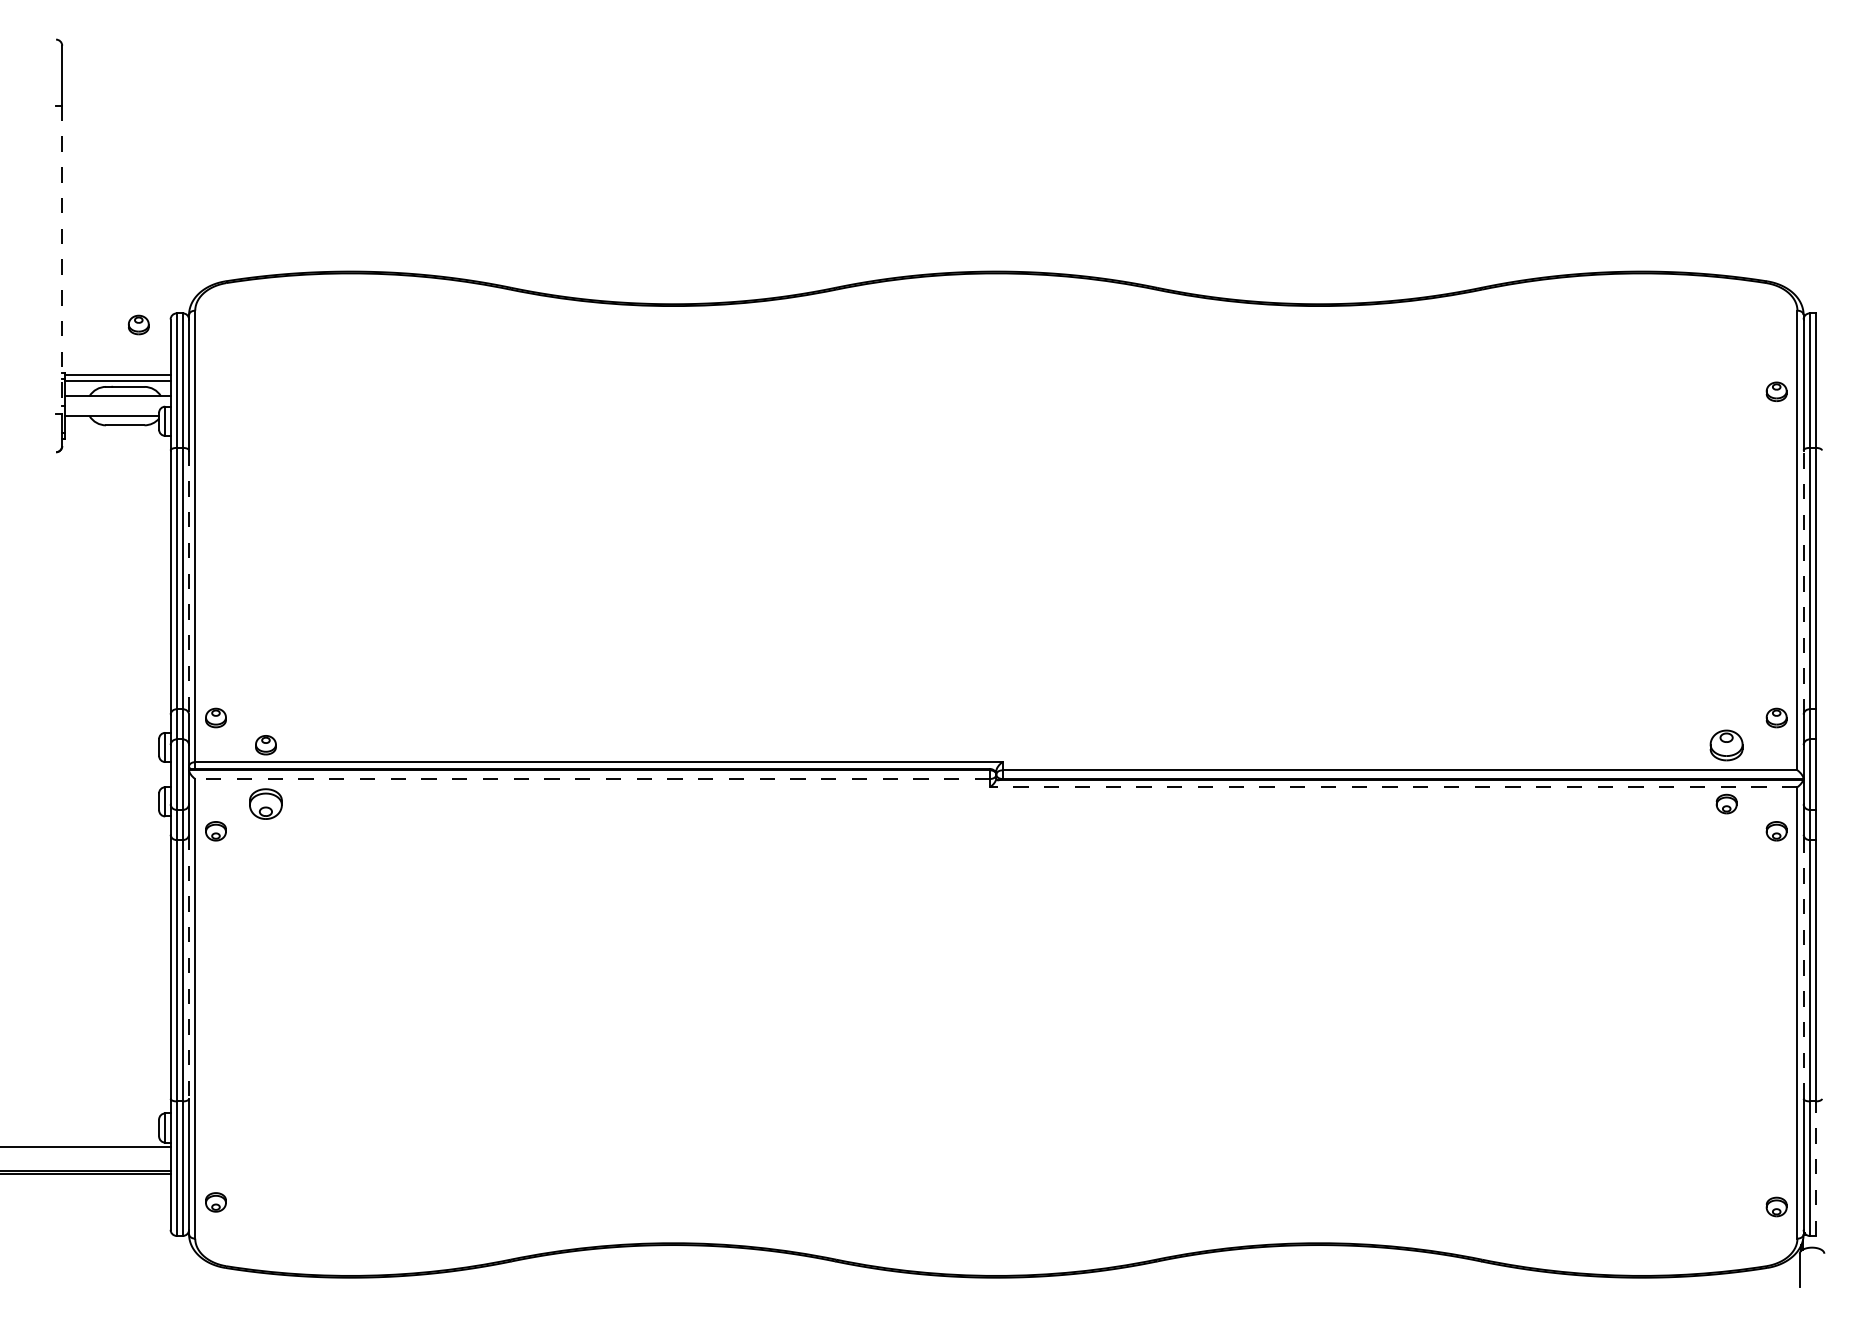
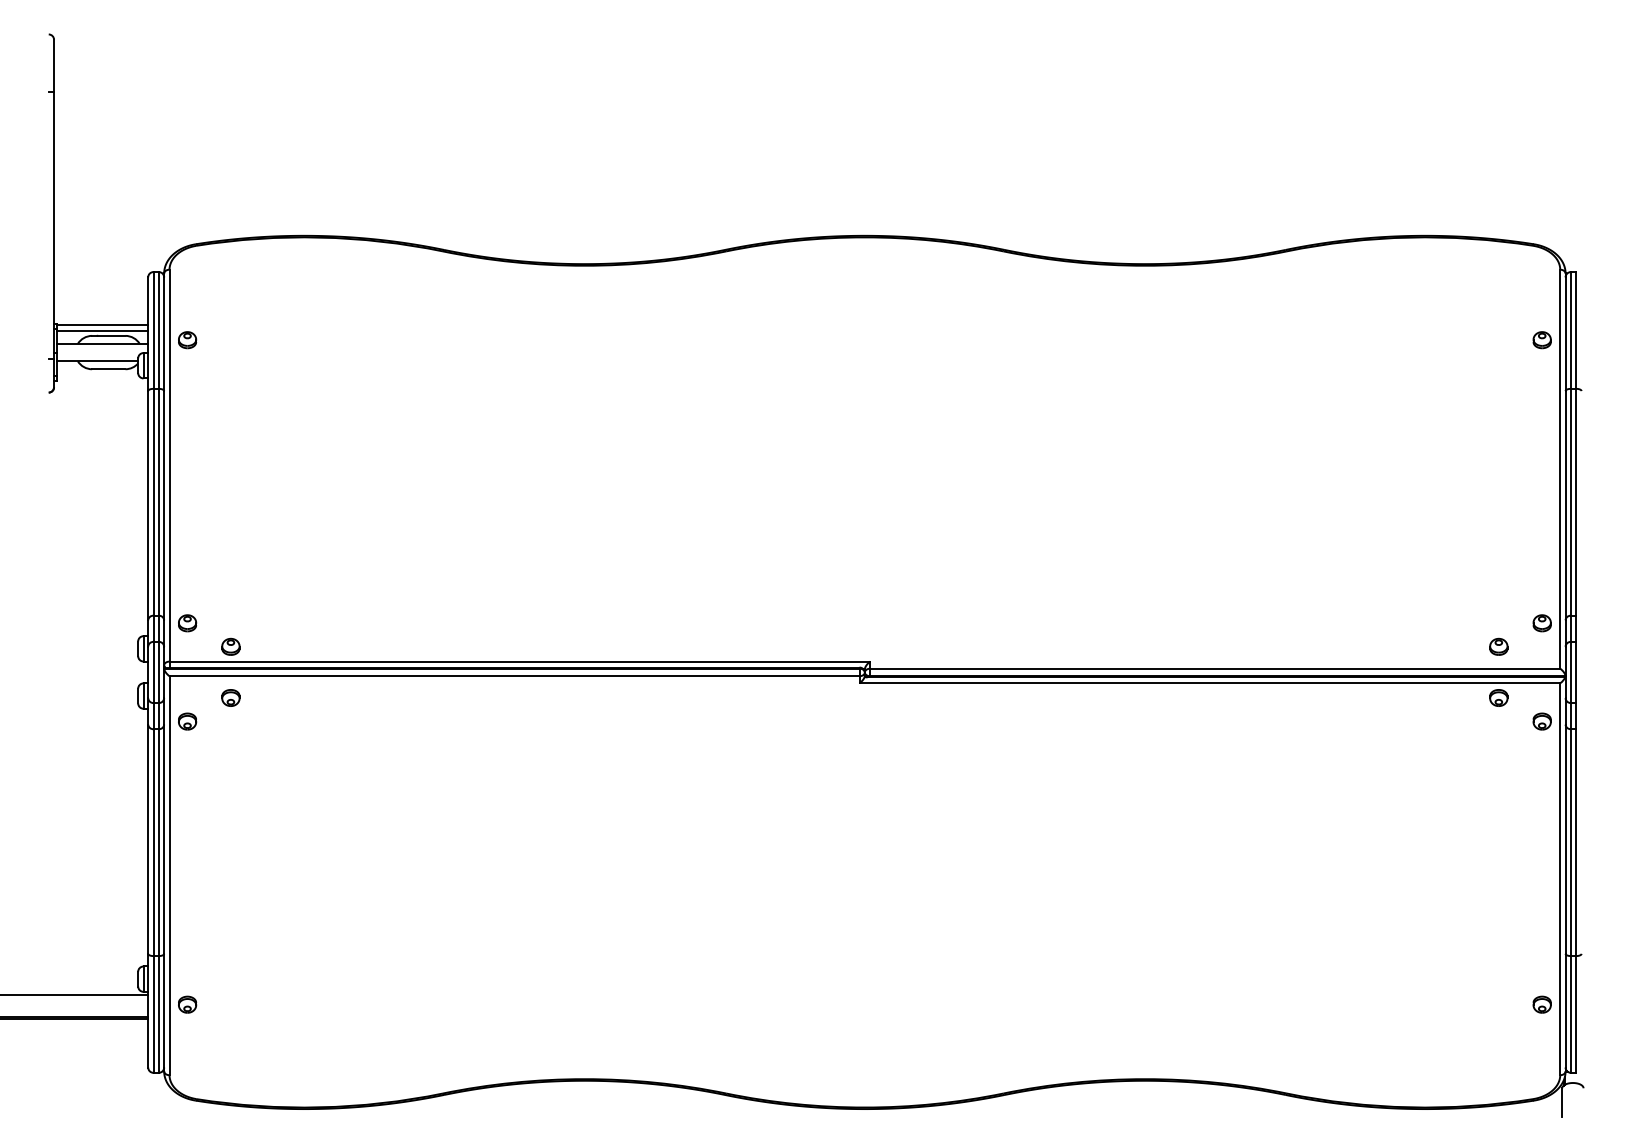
line: (62, 259) -> (54, 225), dashed -> solid
part: (138, 325) -> (187, 340), moved
line: (189, 582) -> (164, 505), dashed -> solid
line: (1803, 582) -> (1565, 505), dashed -> solid
part: (1726, 744) -> (1498, 646), size x0.62
line: (592, 779) -> (514, 676), dashed -> solid
line: (1393, 787) -> (1209, 683), dashed -> solid
part: (265, 803) -> (230, 697), size x0.62
line: (189, 967) -> (164, 839), dashed -> solid
line: (1803, 967) -> (1565, 839), dashed -> solid
line: (1816, 1167) -> (1576, 1013), dashed -> solid
part: (215, 1202) -> (187, 1004), moved
part: (1775, 1206) -> (1541, 1004), moved

